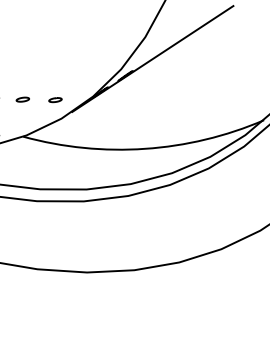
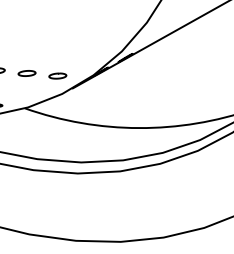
part: (22, 99) -> (26, 73), size x1.43
part: (55, 99) -> (57, 75), size x1.43

